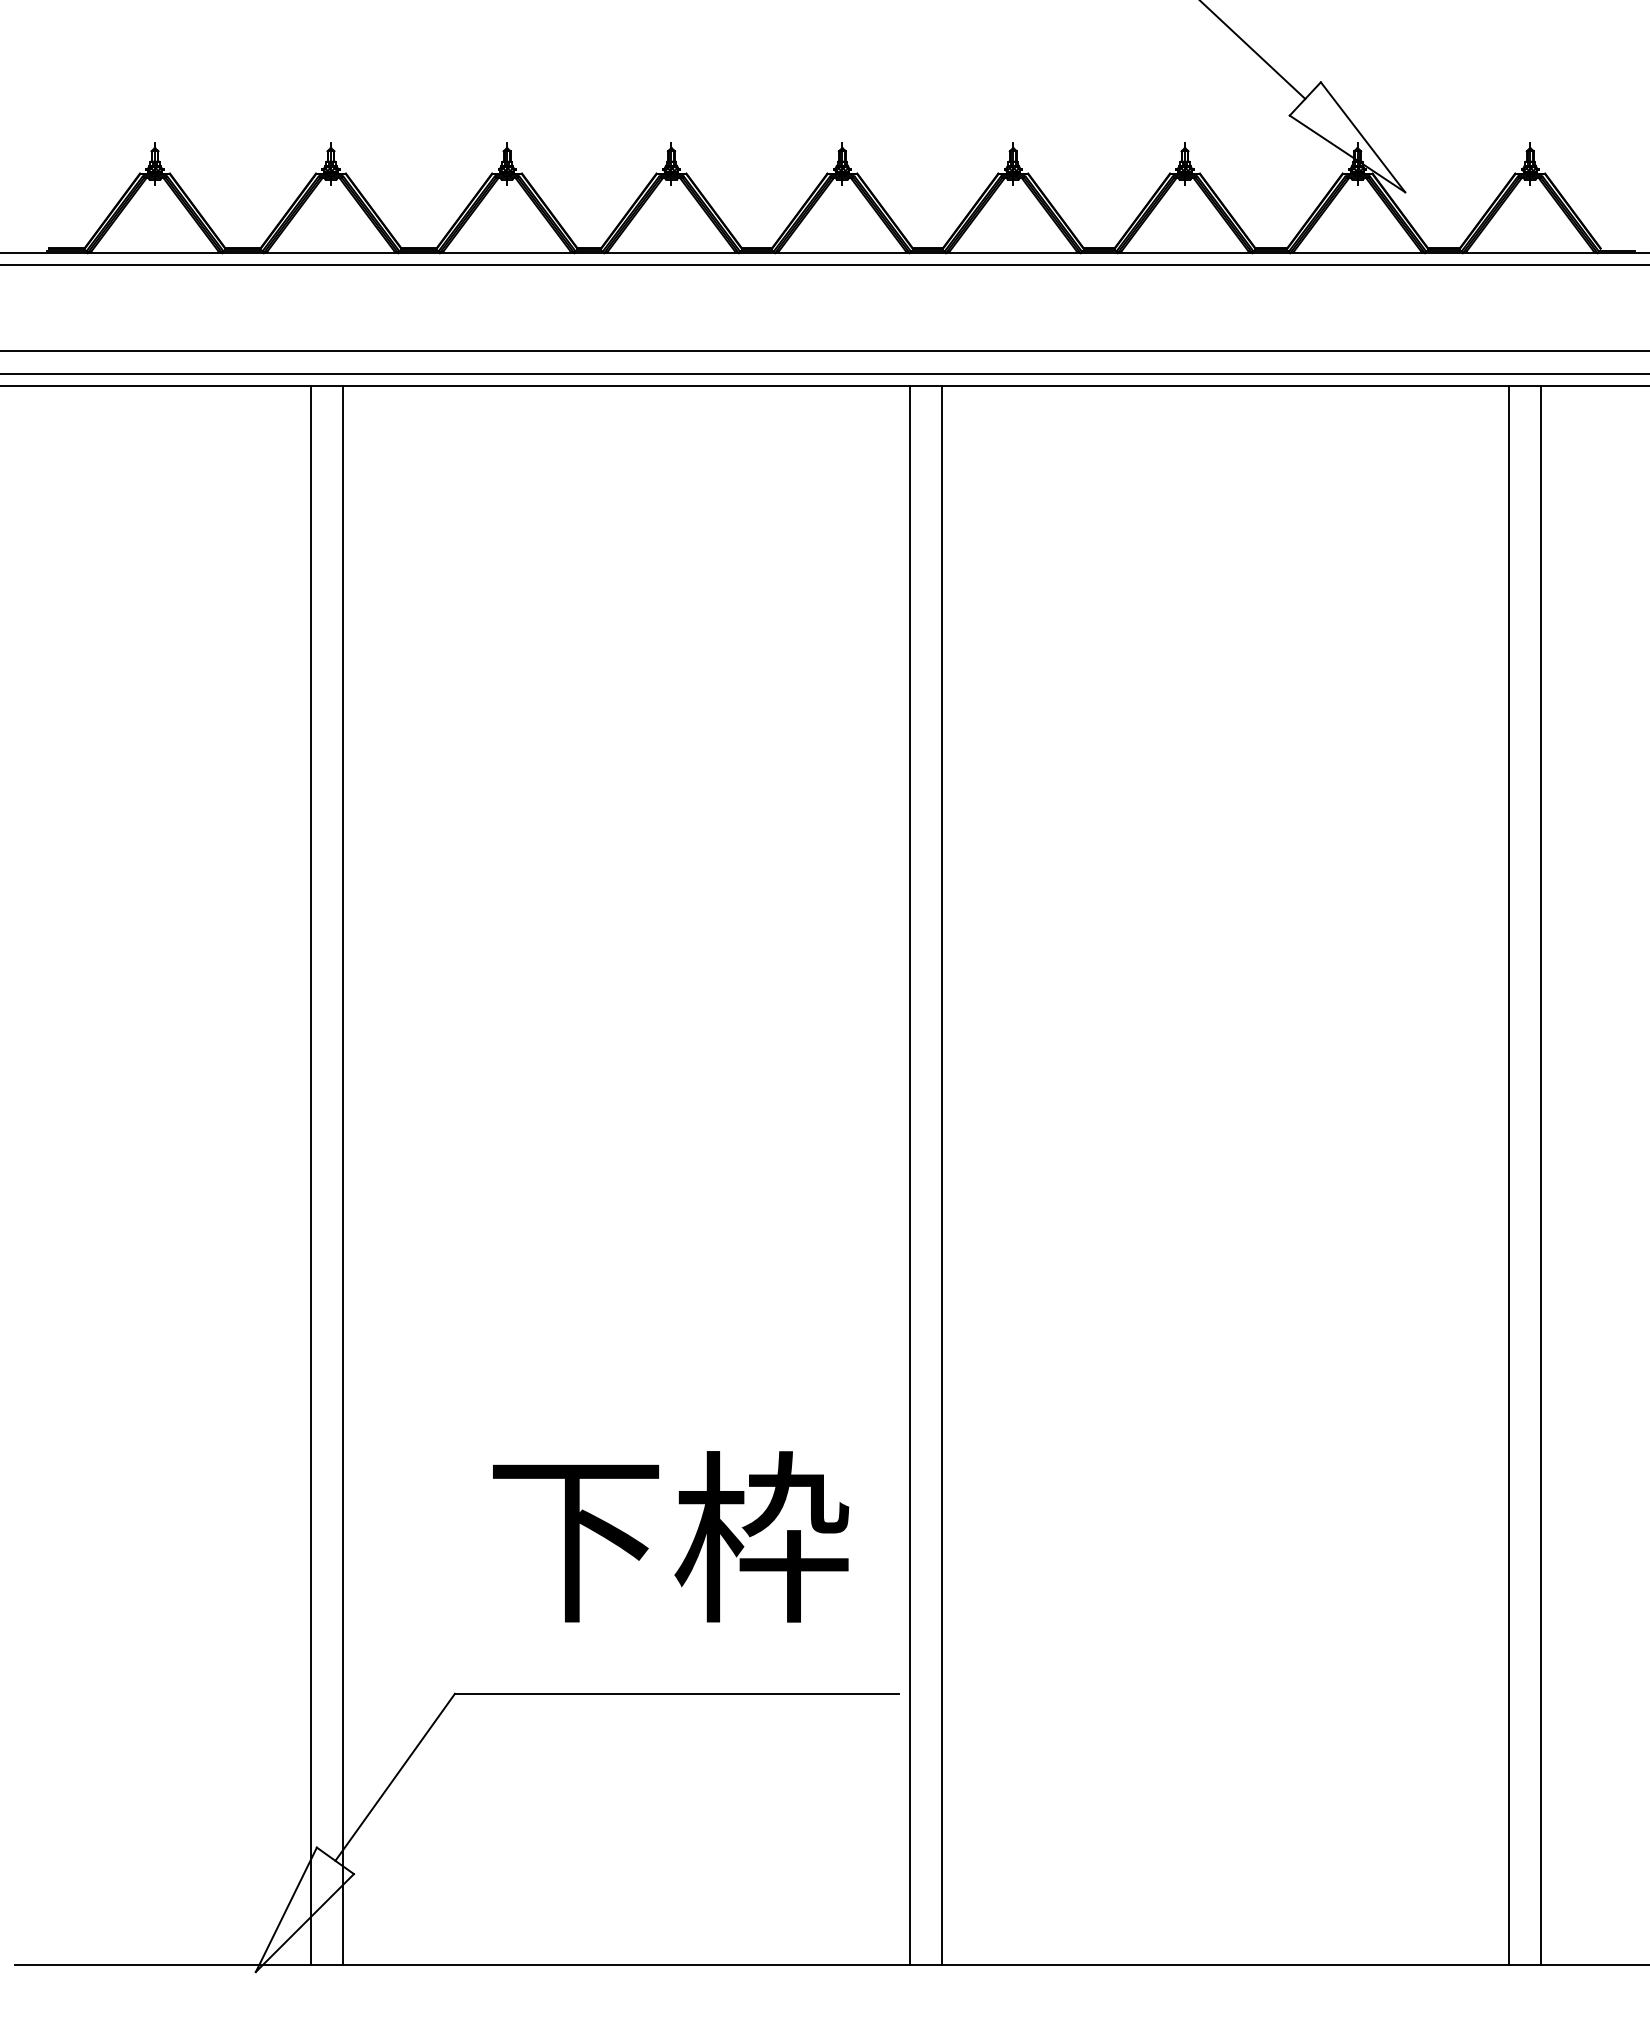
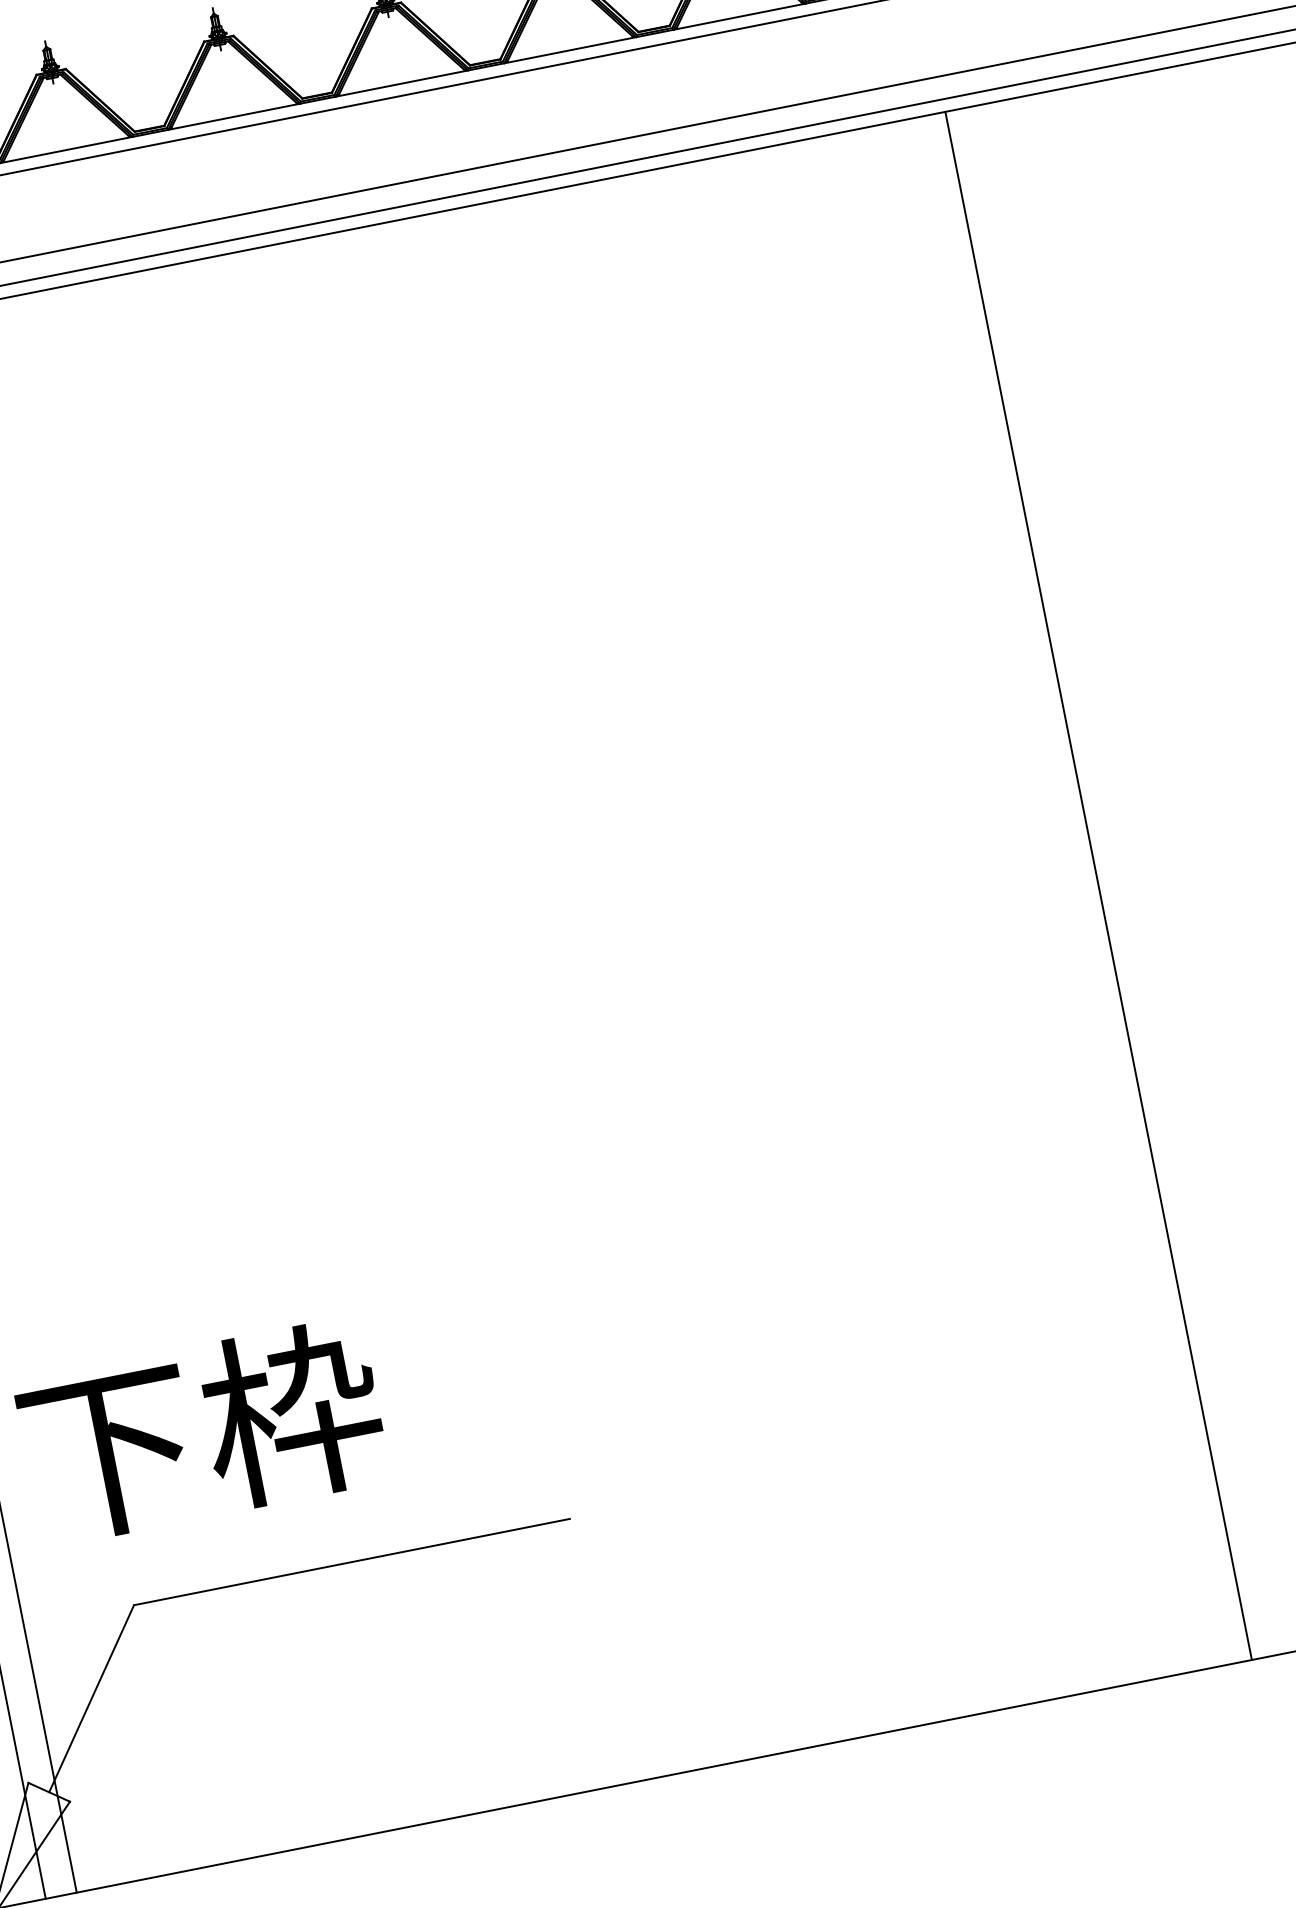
line: (910, 1175) -> (480, 1008), removed
line: (941, 1175) -> (510, 1002), removed
line: (1509, 1175) -> (1067, 891), removed
text: (671, 1536) -> (203, 1431), moved

